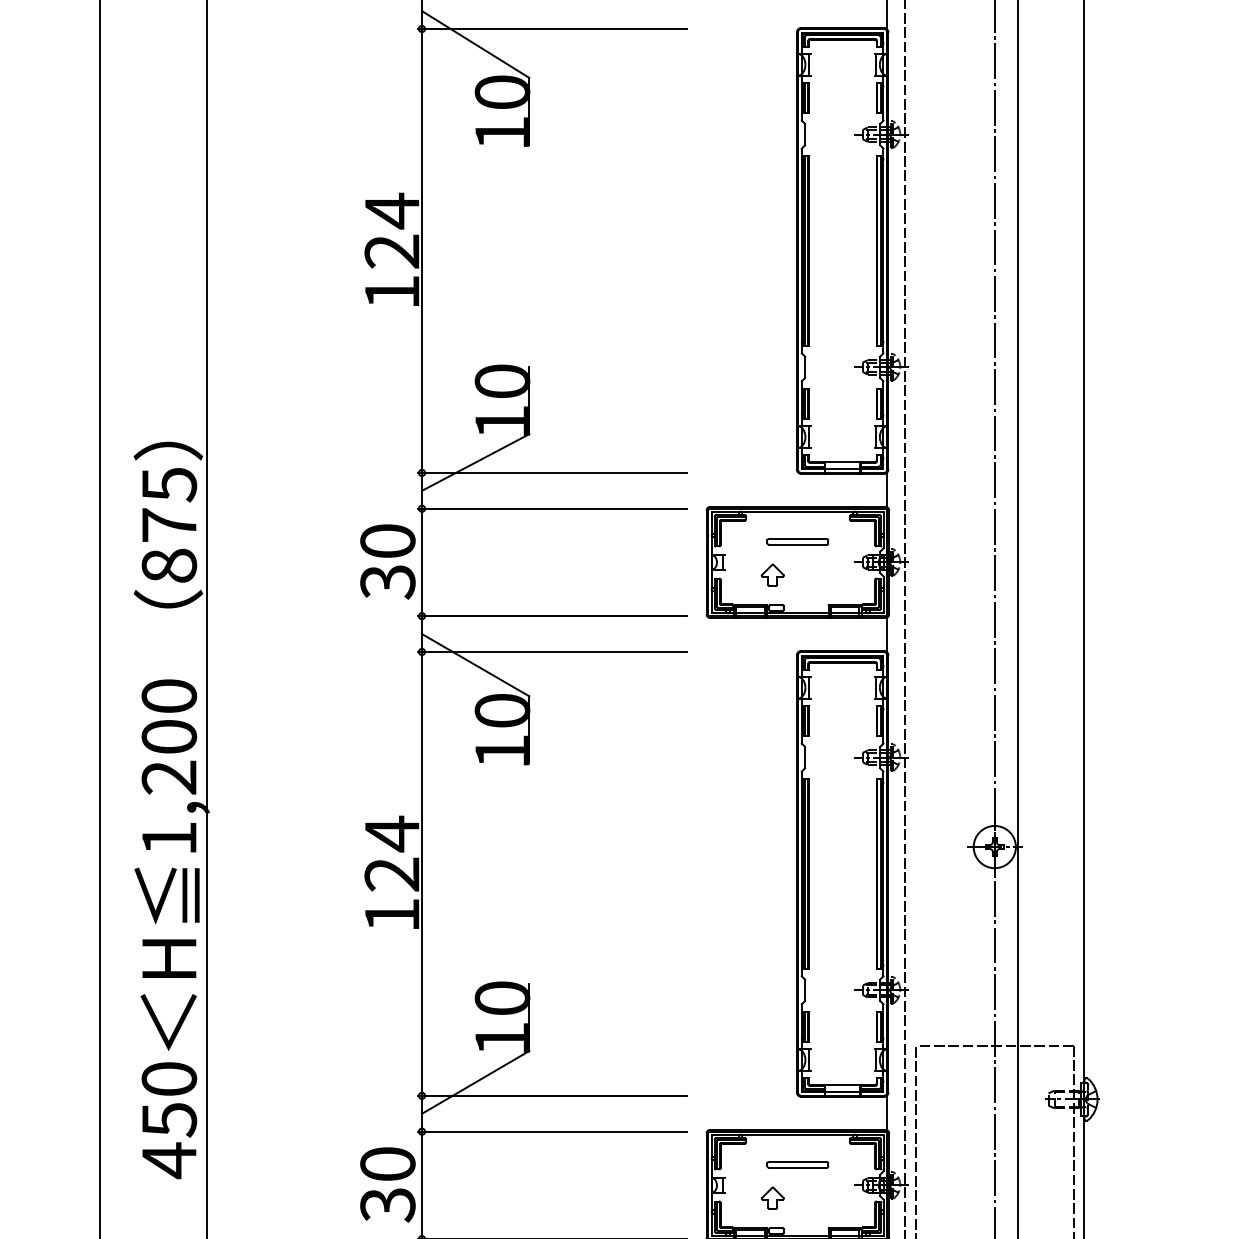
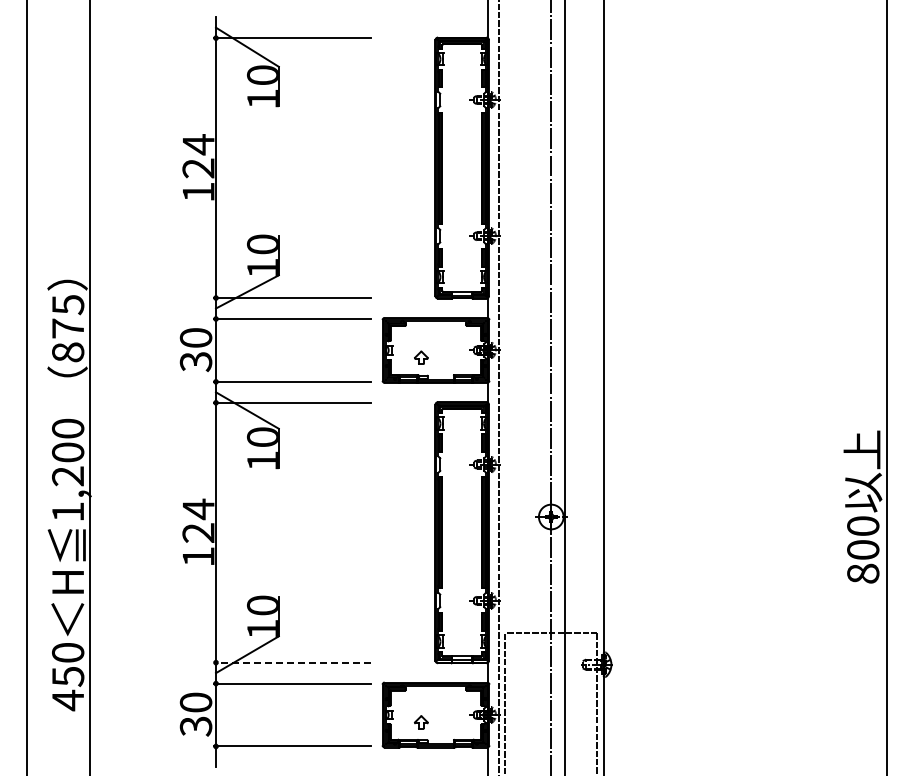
line: (796, 540) -> (435, 337), removed
line: (552, 1095) -> (292, 662), solid -> dashed
part: (796, 1163) -> (435, 702), removed

